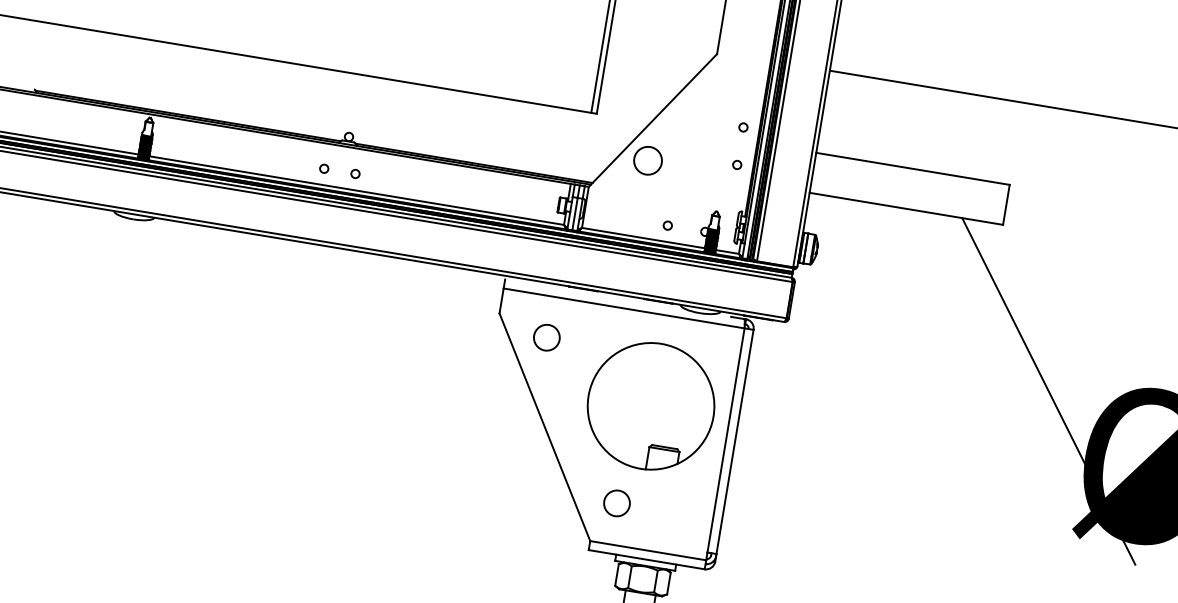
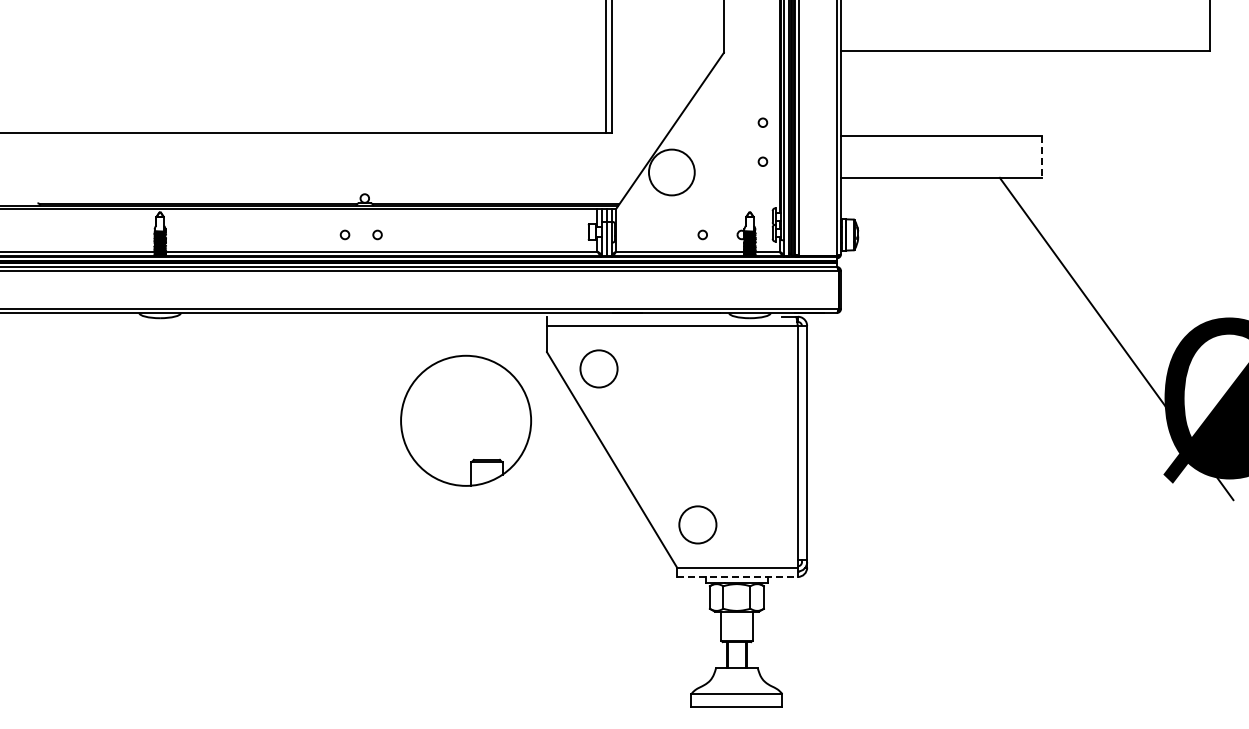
circle: (647, 160) -> (671, 172), size x1.6
line: (1006, 205) -> (1042, 157), solid -> dashed
circle: (546, 337) -> (598, 368), size x1.4
part: (651, 406) -> (466, 420), moved
circle: (616, 502) -> (697, 524), size x1.4
line: (646, 559) -> (737, 576), solid -> dashed

